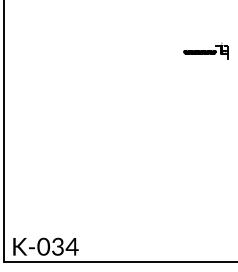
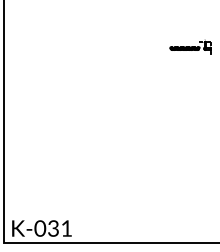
text: (71, 246) -> (66, 228), K-034 -> K-031

